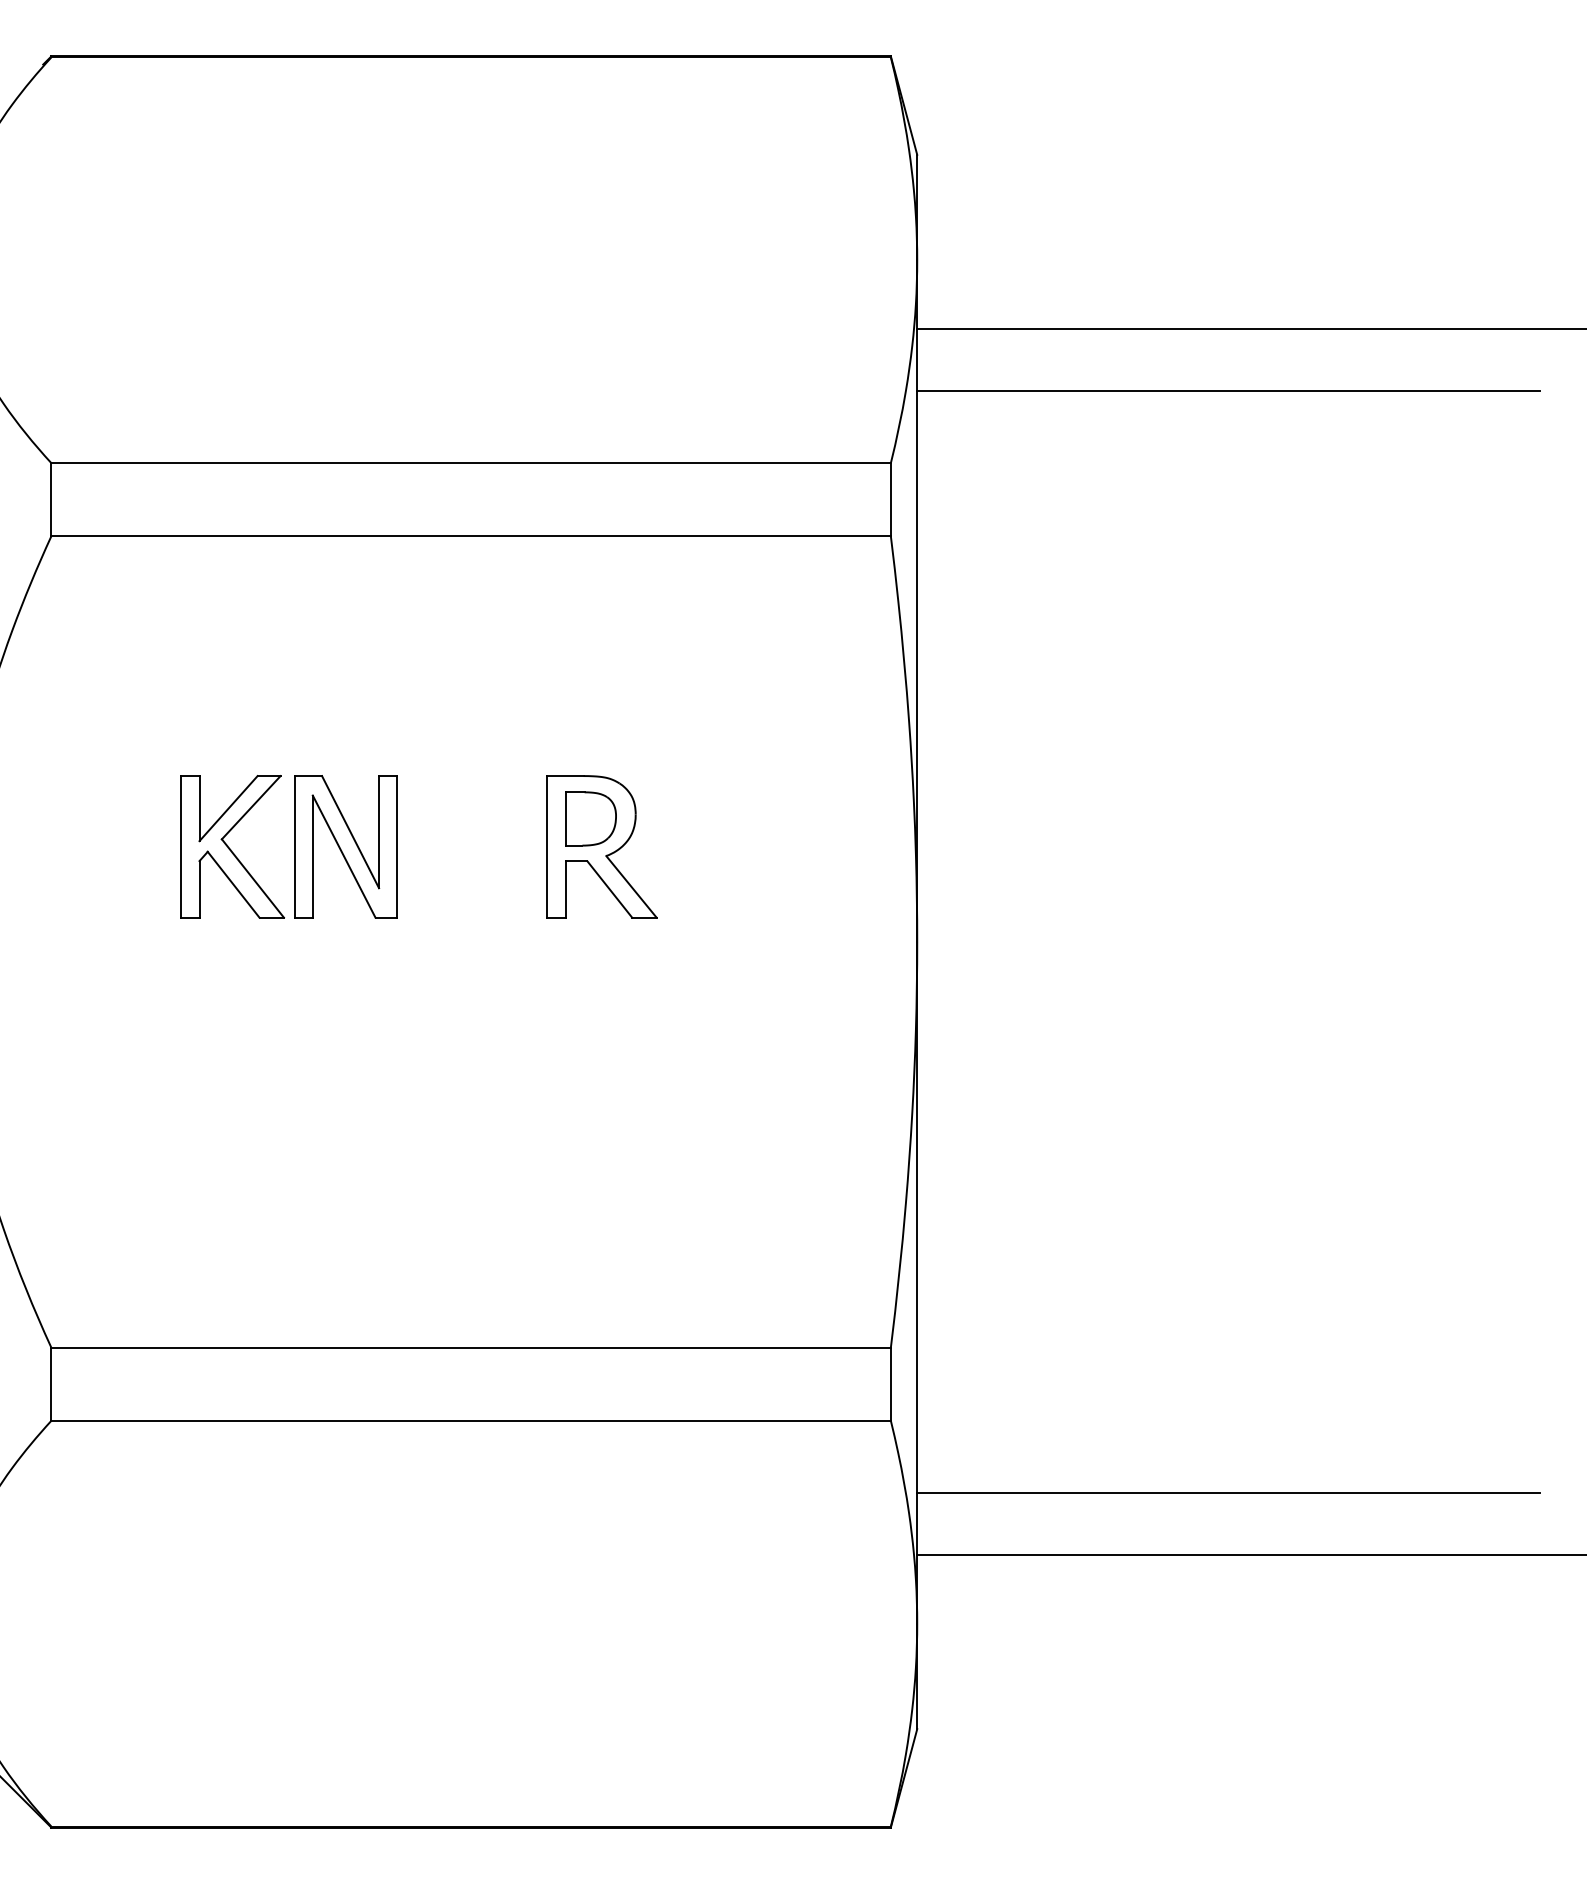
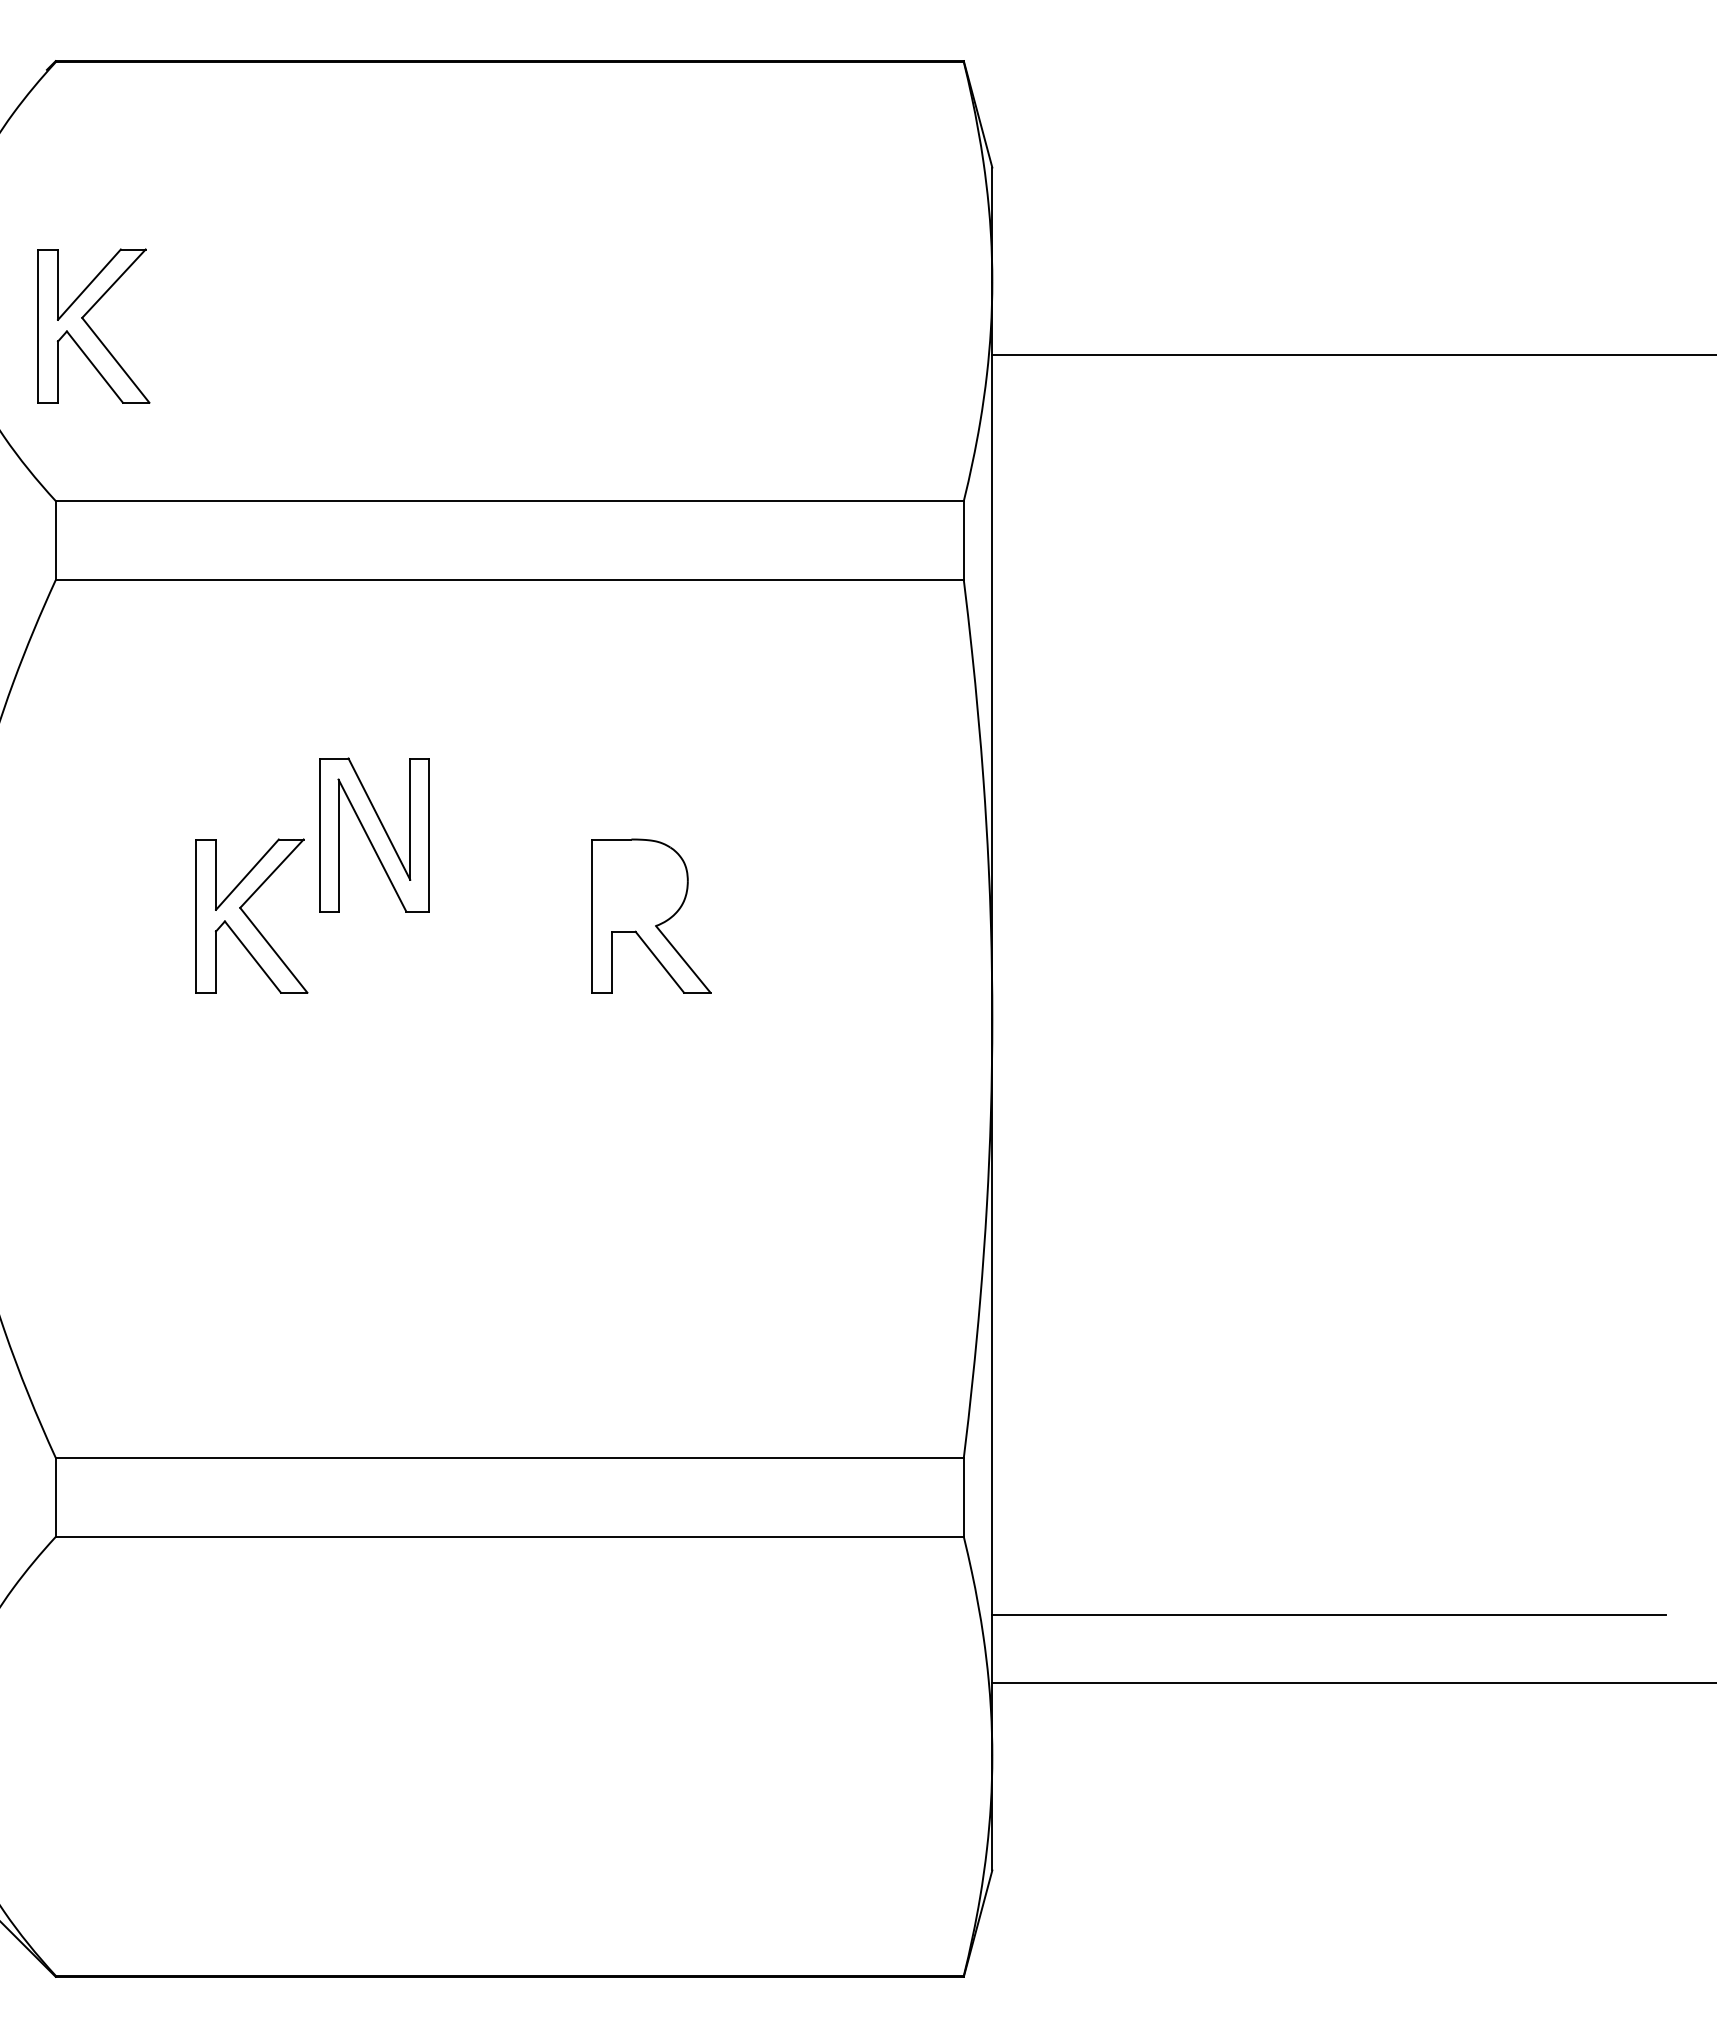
part: (86, 300) -> (93, 325), added
line: (1228, 390) -> (1328, 422), removed
part: (591, 818) -> (639, 885), removed
part: (346, 846) -> (374, 834), moved

